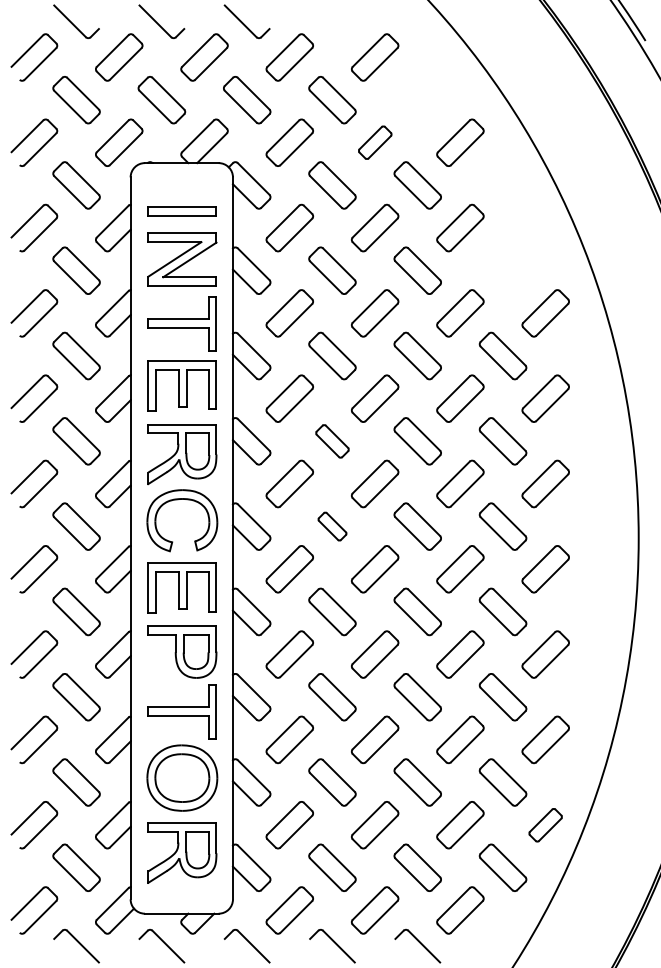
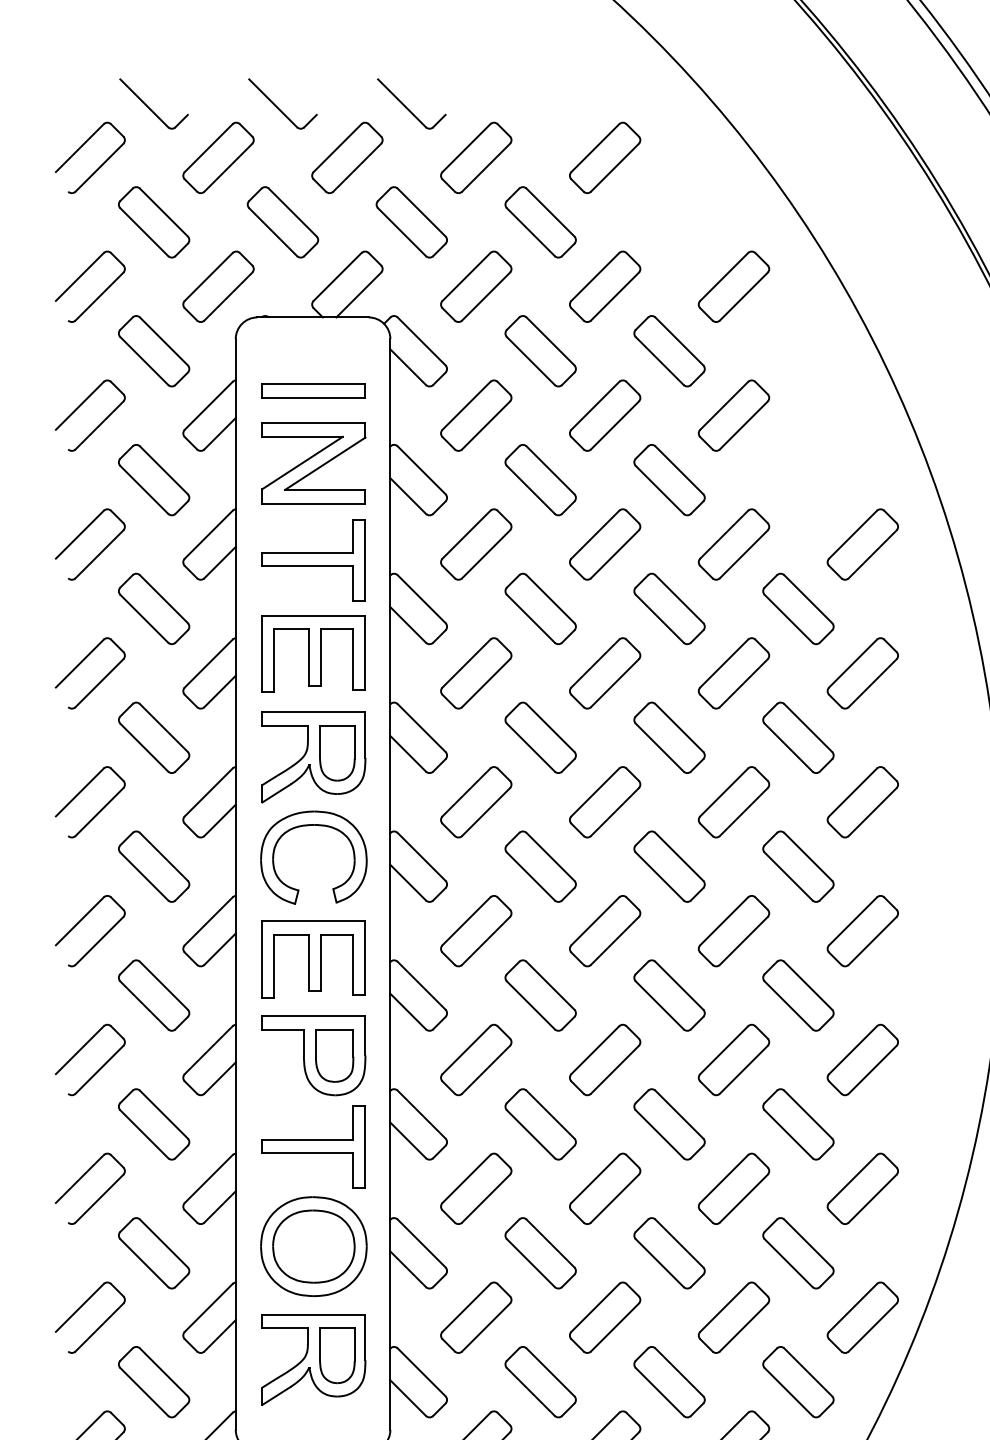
part: (375, 142) -> (605, 286), size x1.43
part: (332, 441) -> (540, 738), size x1.43
part: (332, 526) -> (540, 866), size x1.67
part: (545, 825) -> (862, 1318), size x1.43

